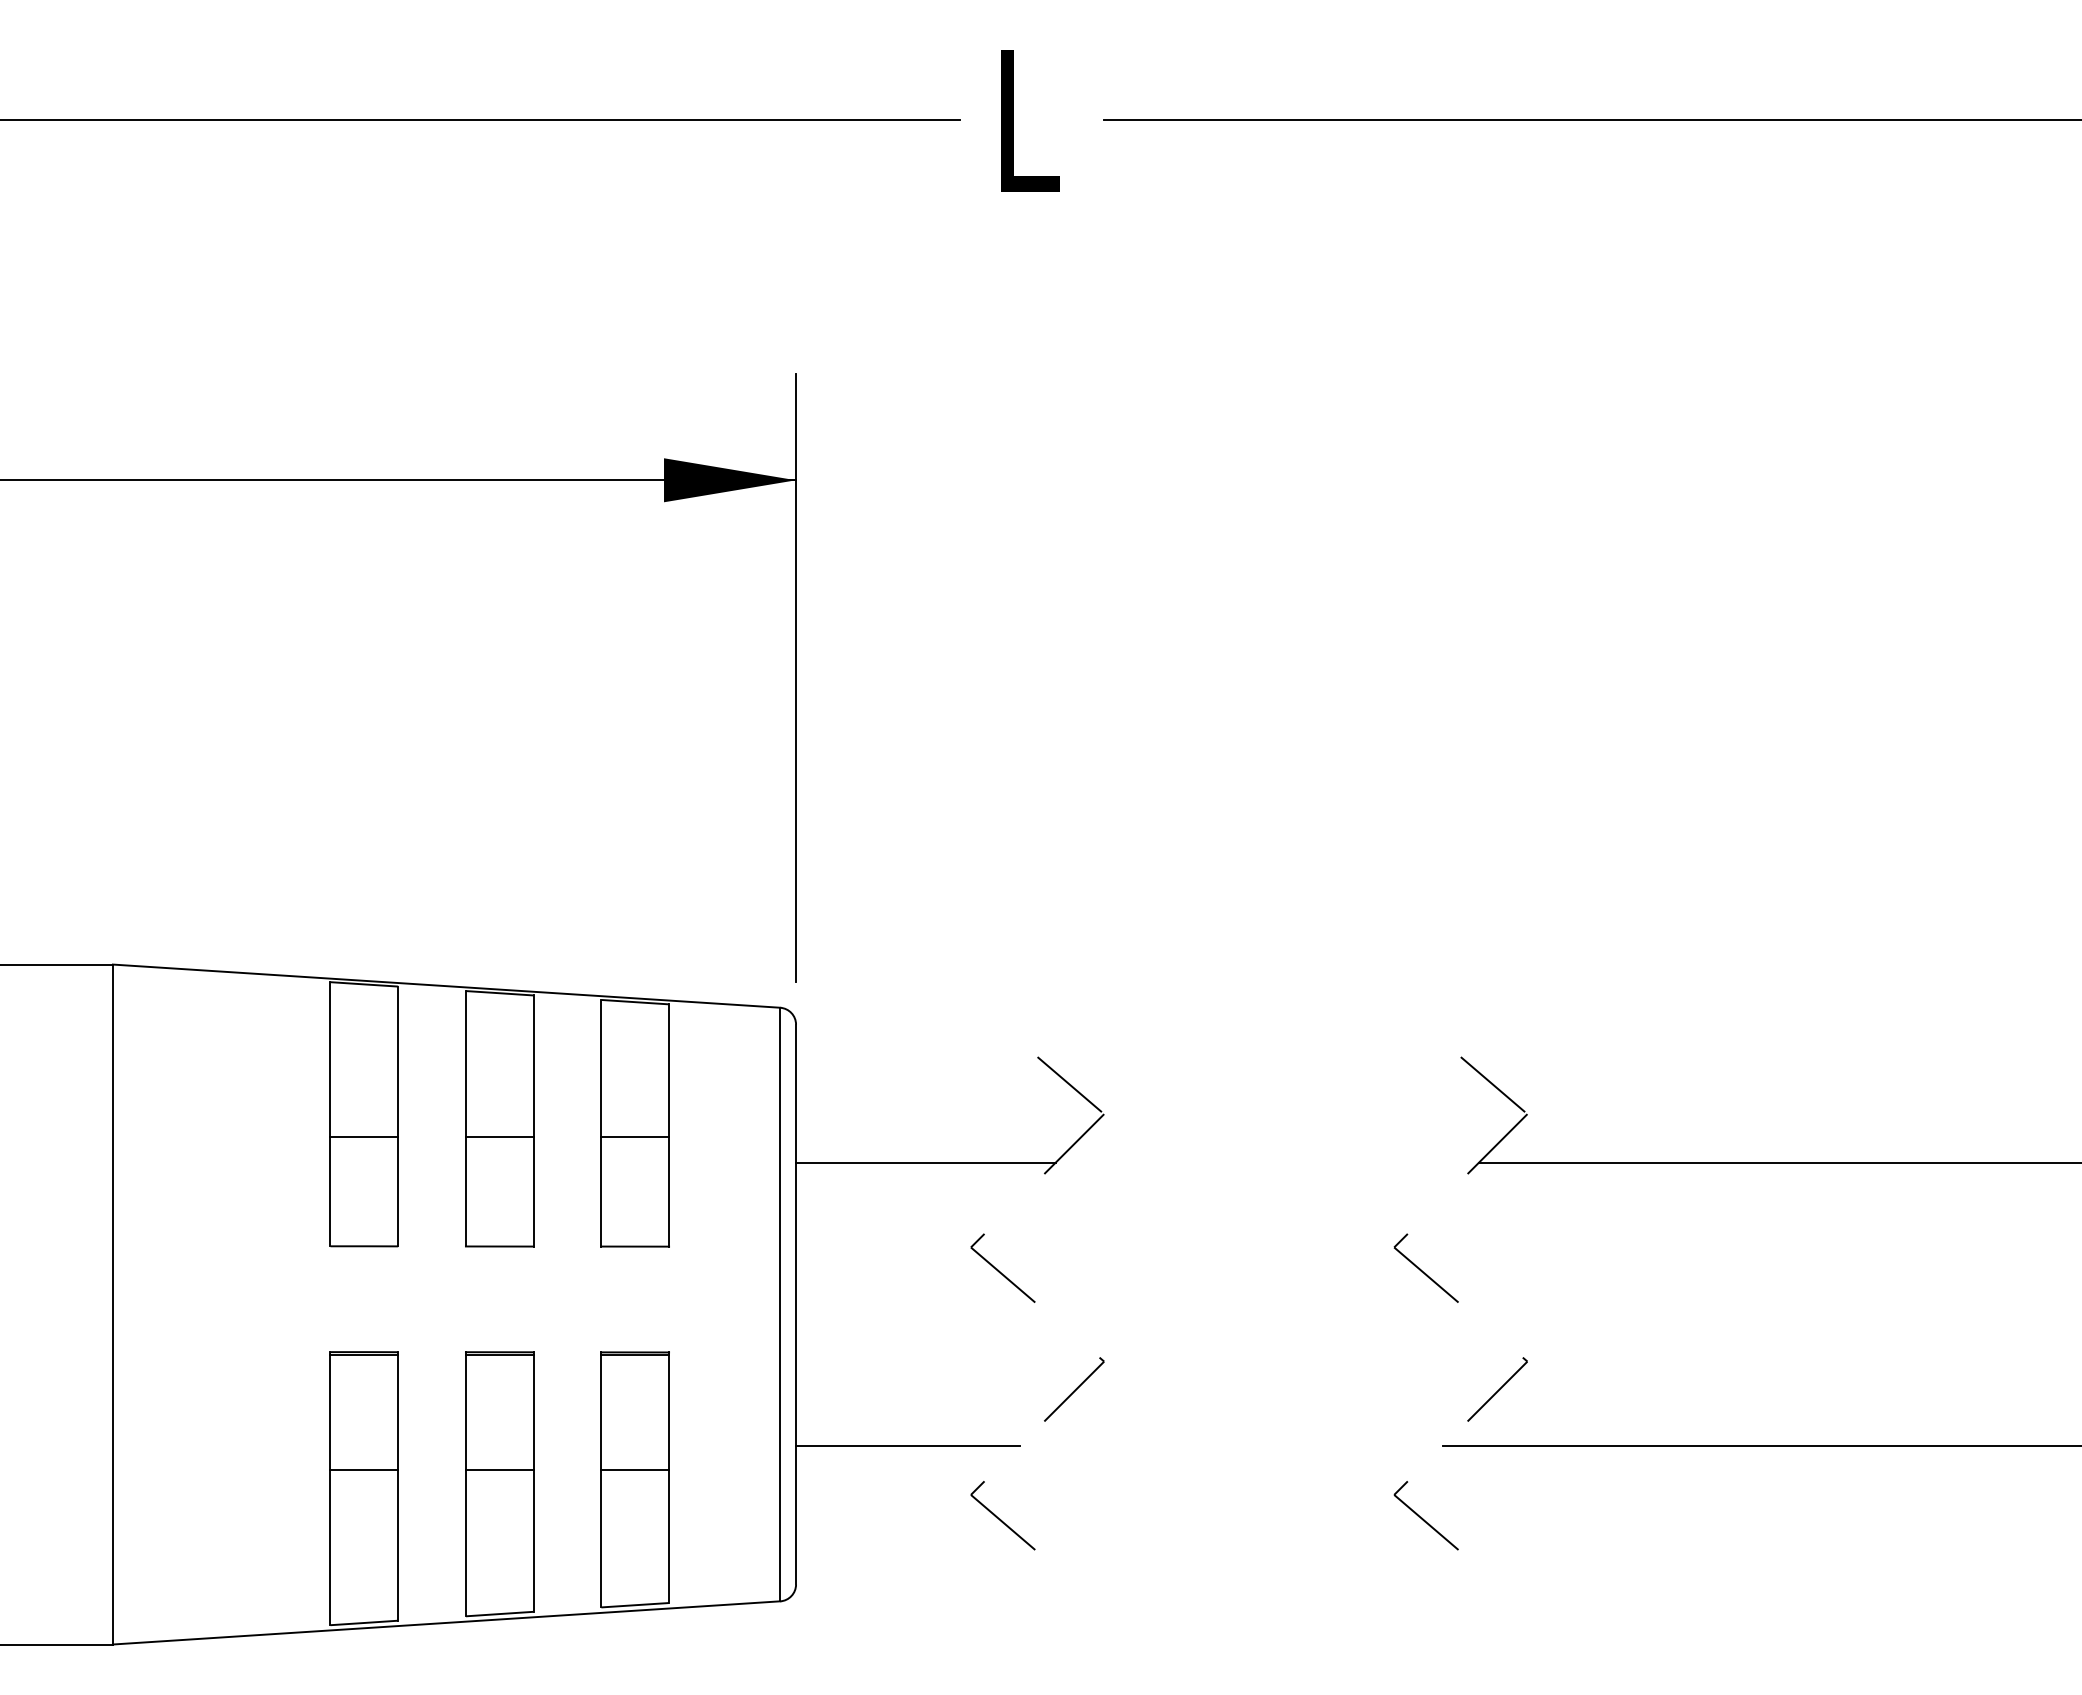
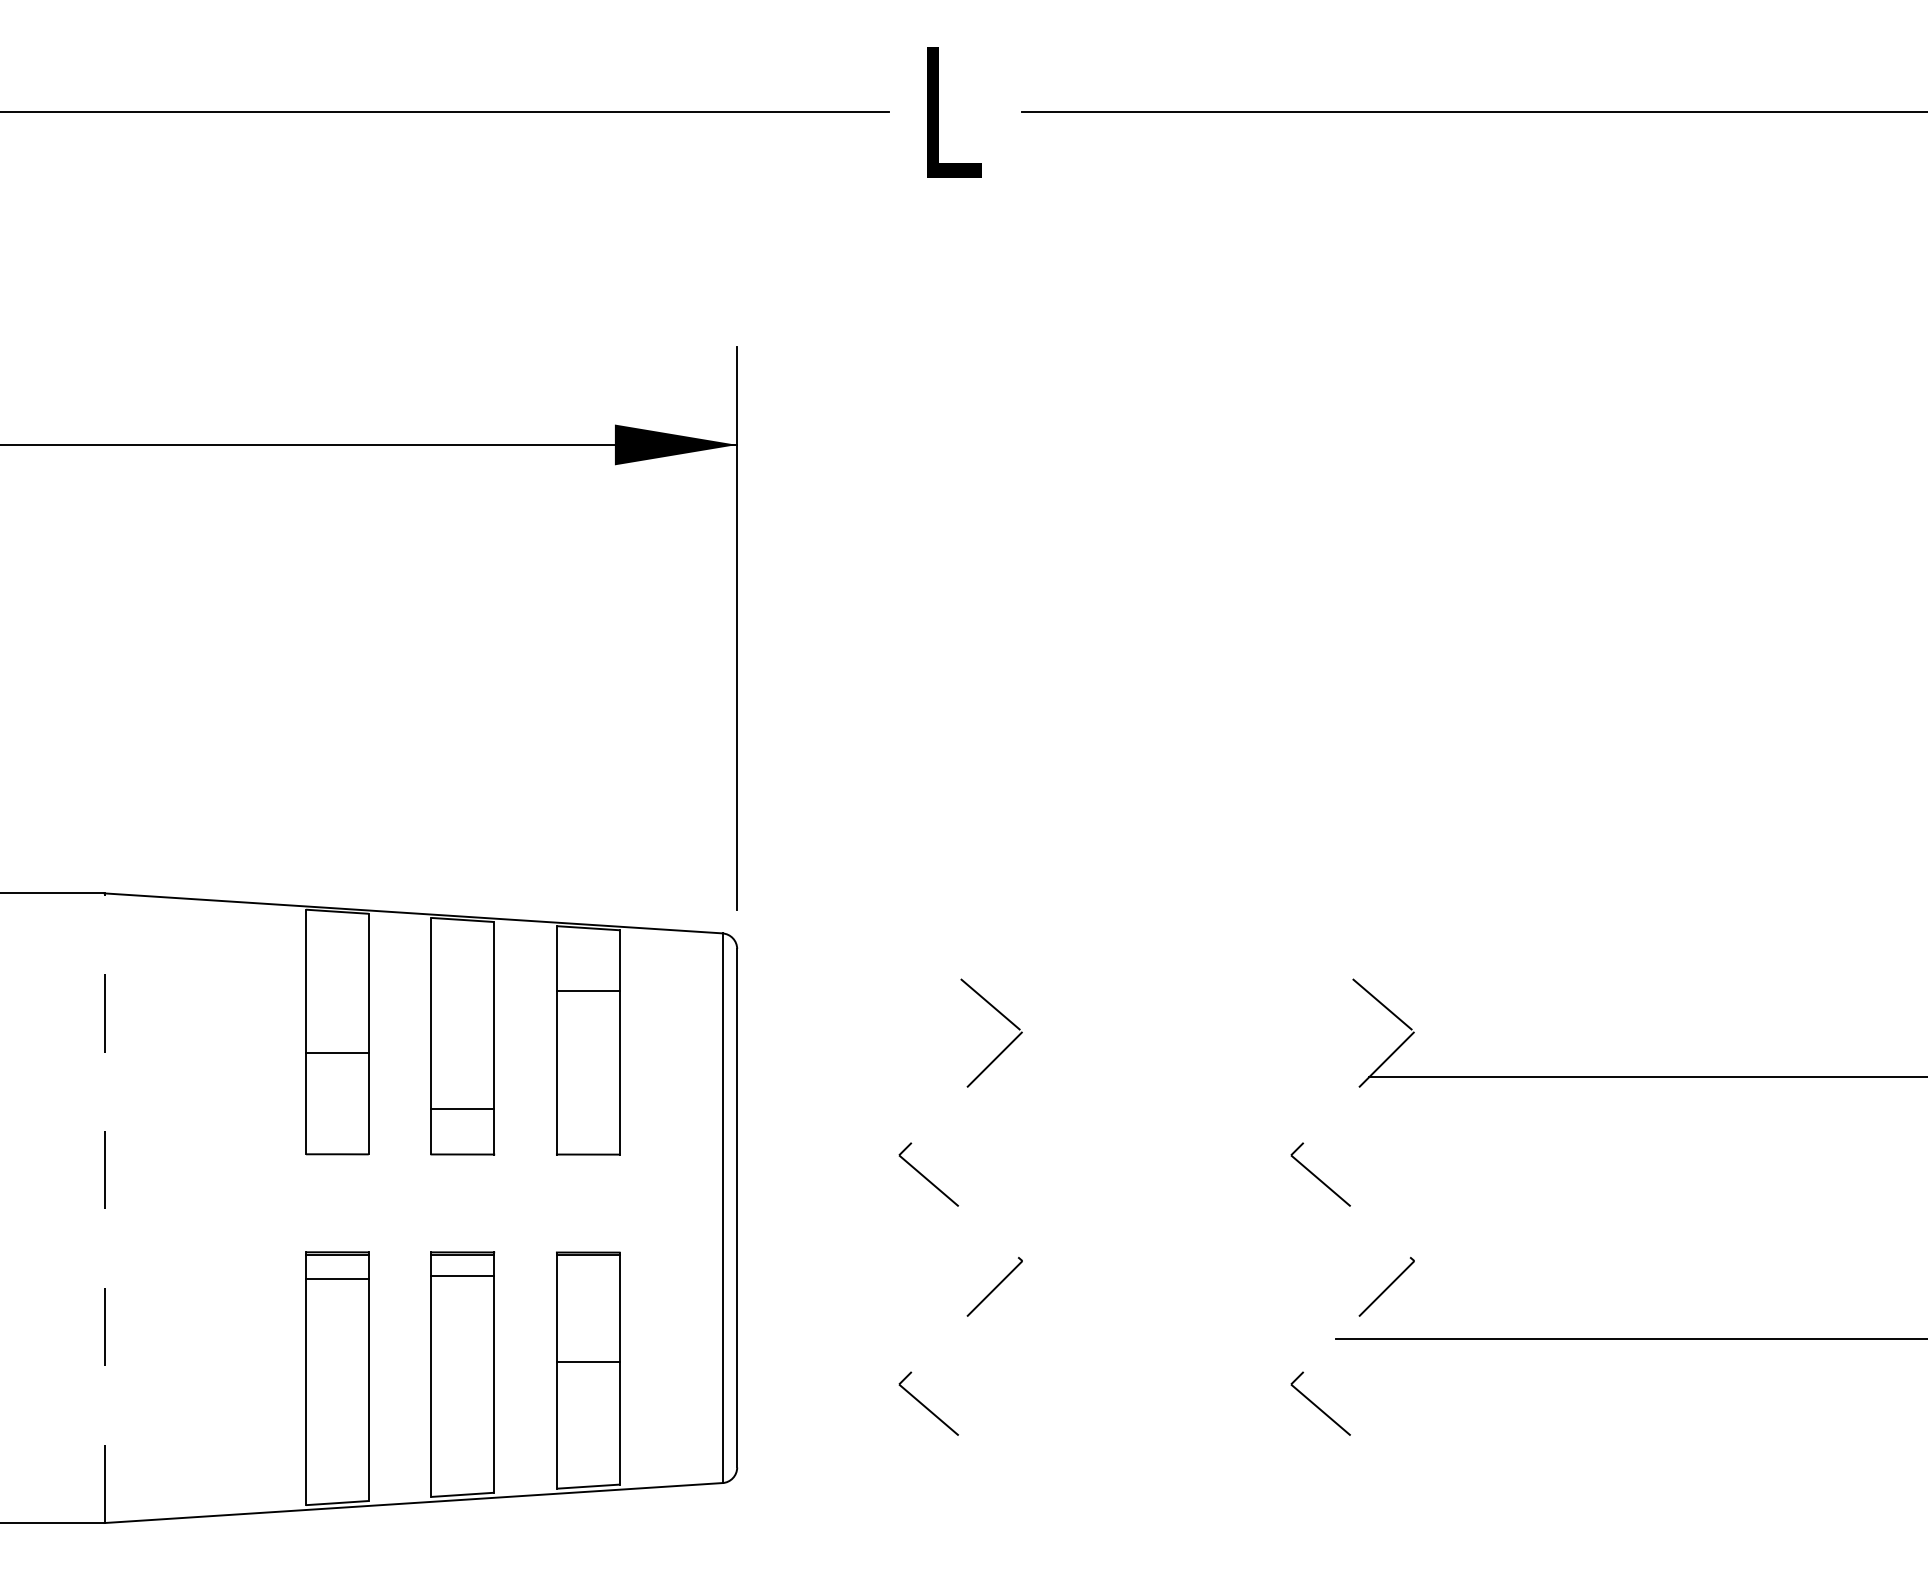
line: (499, 1137) -> (462, 1109), moved
line: (634, 1137) -> (587, 991), moved
line: (925, 1163) -> (857, 1077), removed
line: (112, 1304) -> (104, 1208), solid -> dashed
line: (907, 1446) -> (840, 1339), removed
line: (364, 1470) -> (337, 1278), moved
line: (499, 1470) -> (462, 1275), moved

